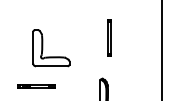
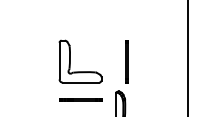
line: (108, 37) -> (125, 60), moved
part: (43, 48) -> (71, 61), moved
line: (36, 85) -> (80, 99), moved

